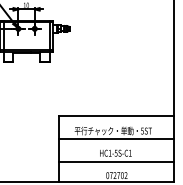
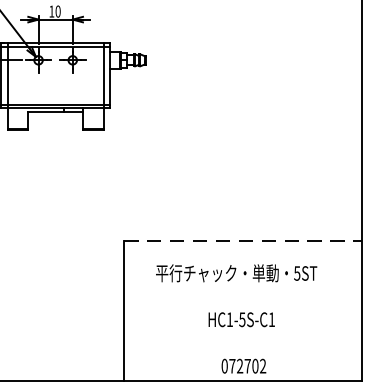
line: (117, 115) -> (245, 240), solid -> dashed
line: (116, 138) -> (243, 288), removed
line: (116, 161) -> (243, 336), removed

